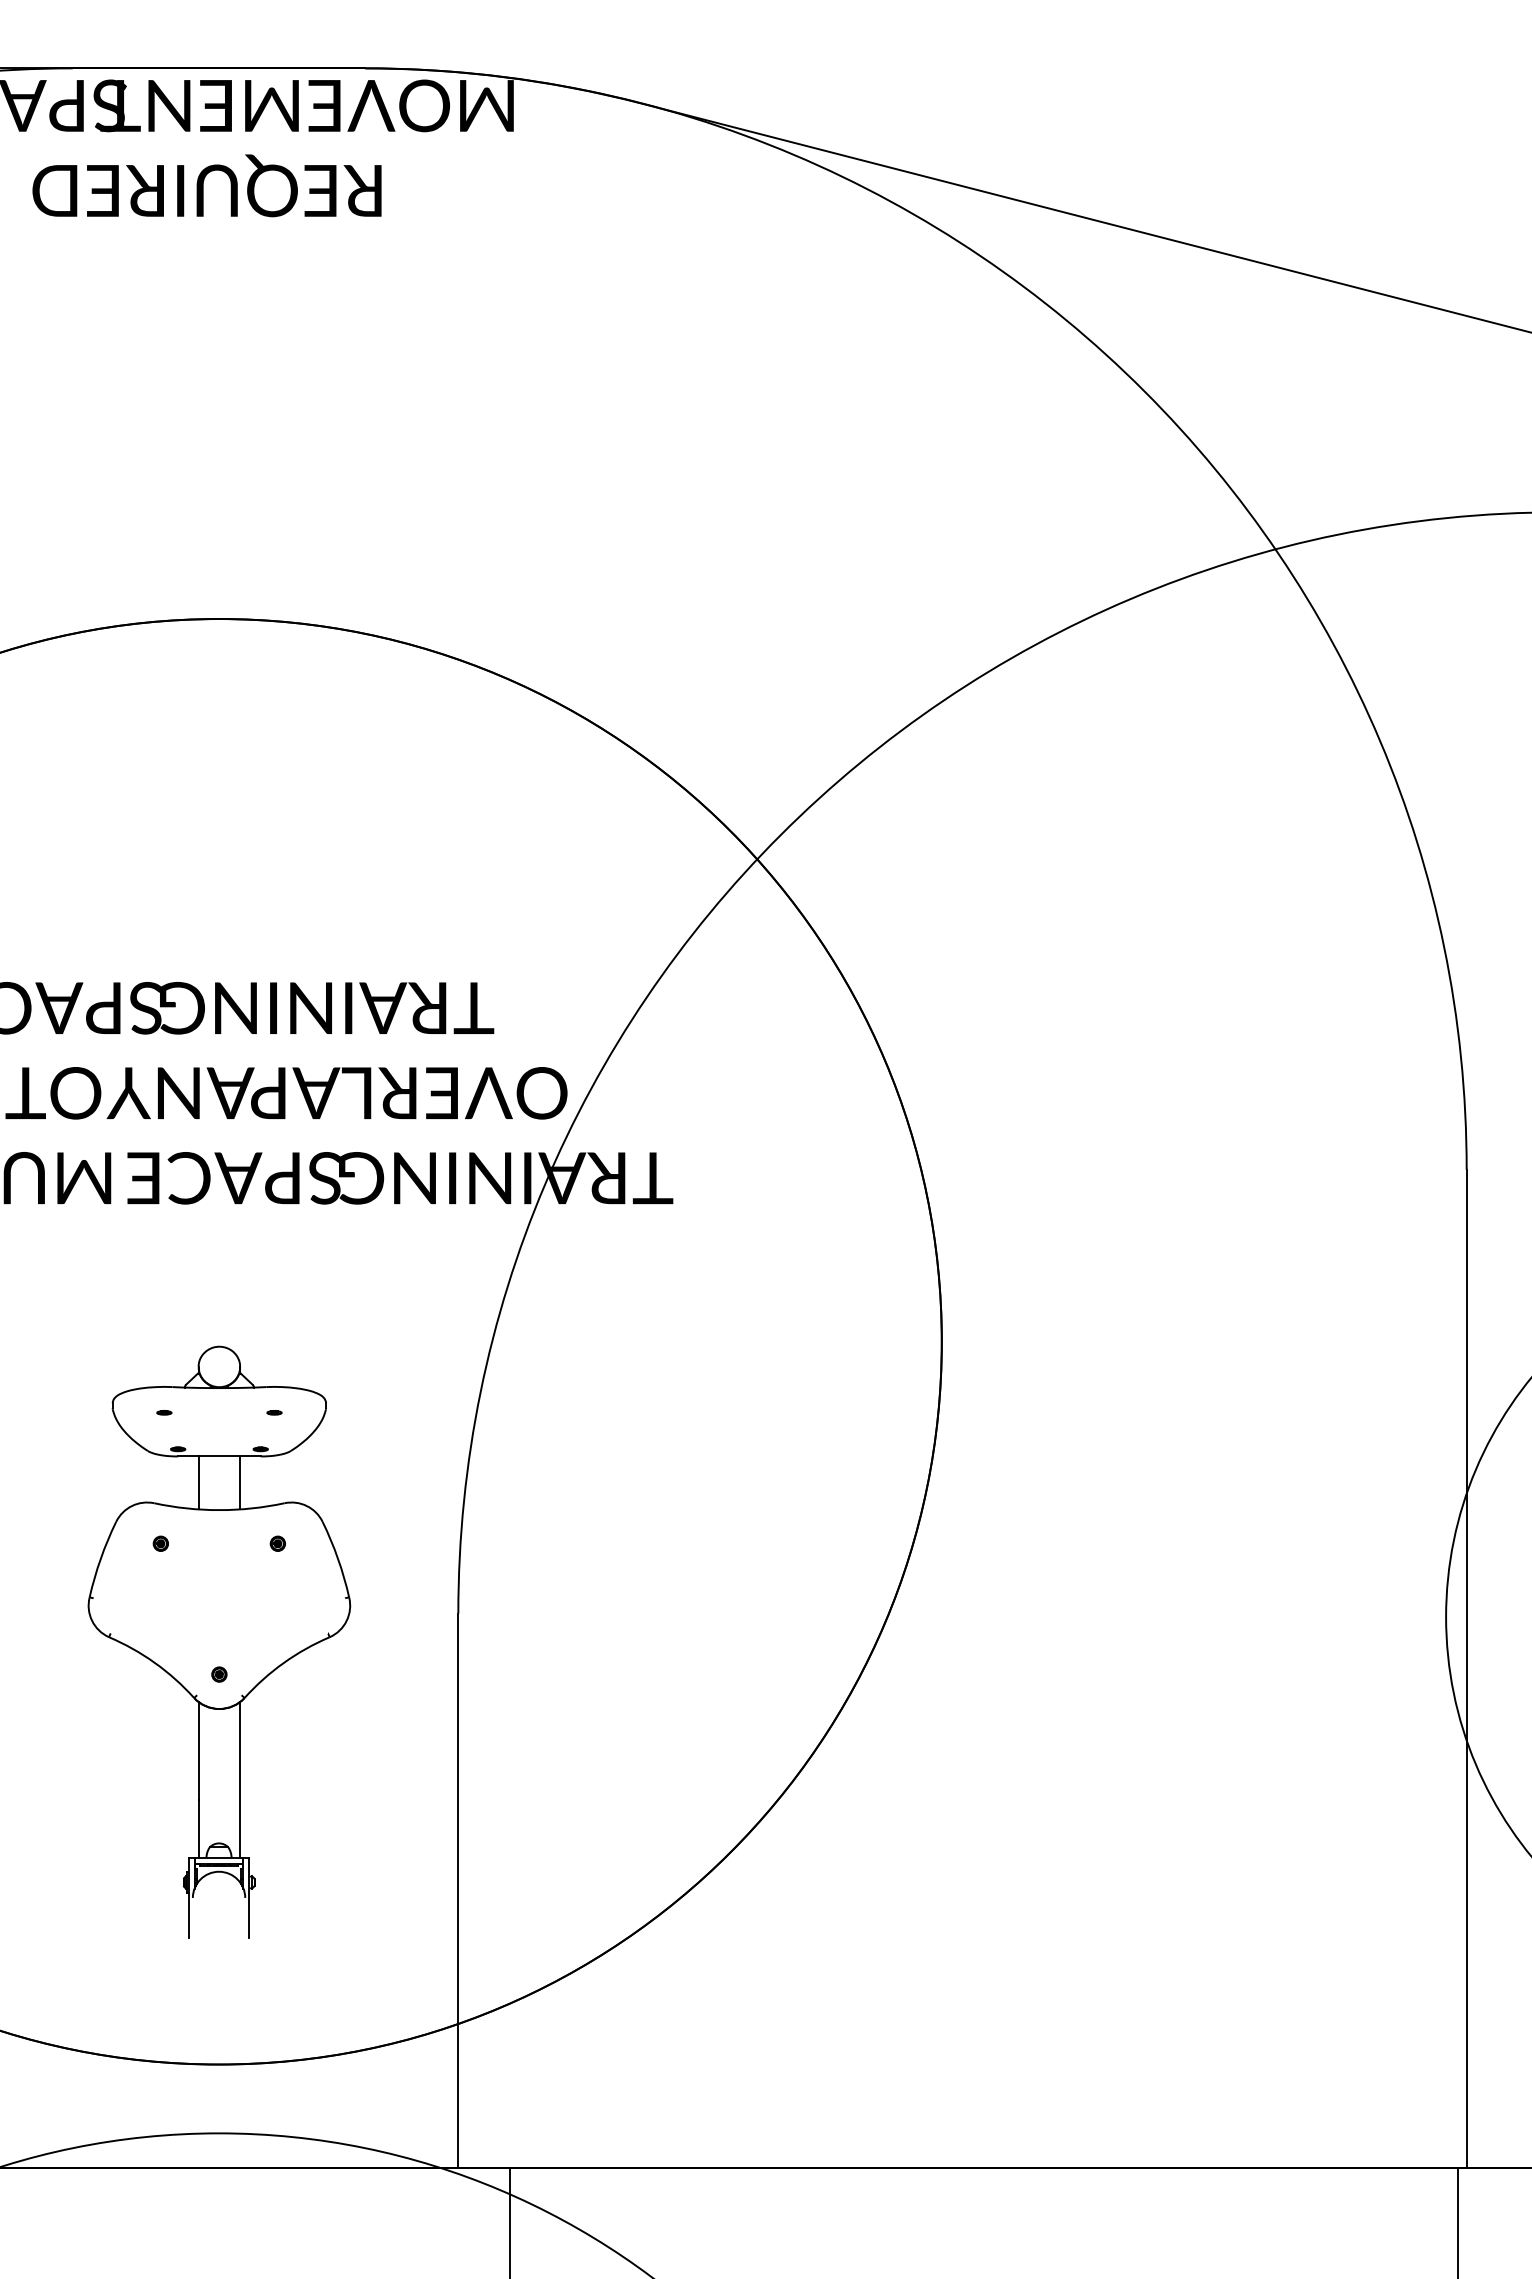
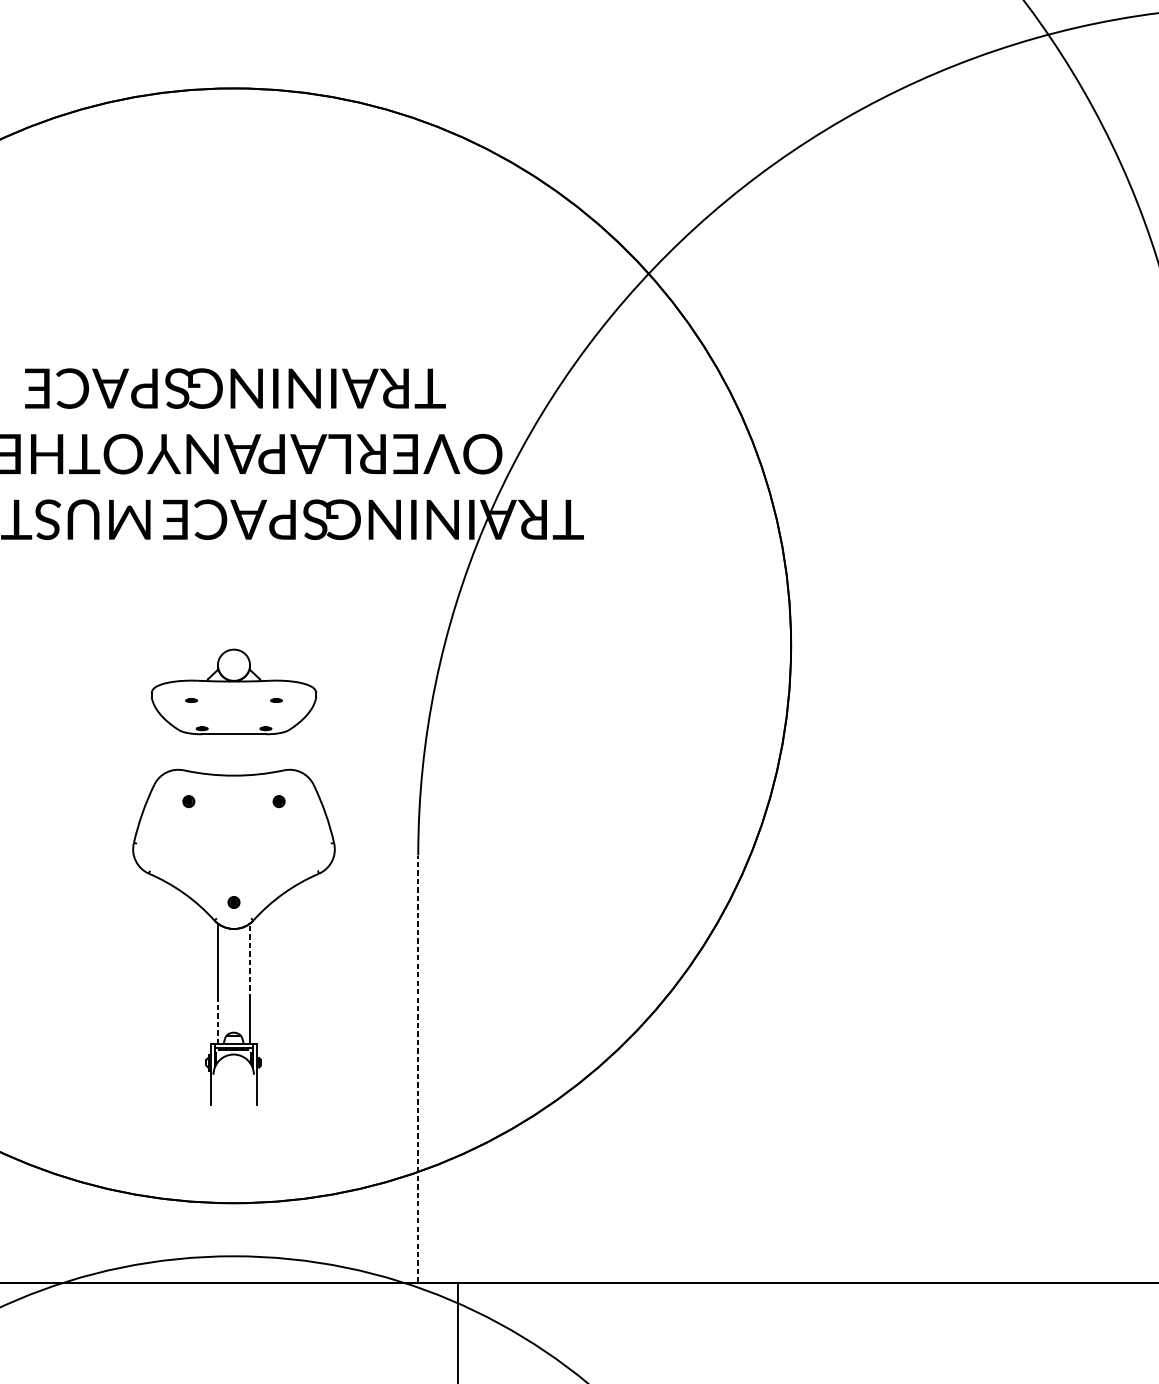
line: (198, 1482) -> (217, 754), removed
line: (240, 1482) -> (250, 754), removed
line: (240, 1750) -> (250, 961), solid -> dashed
line: (198, 1828) -> (217, 1021), solid -> dashed
line: (458, 1890) -> (418, 1069), solid -> dashed

